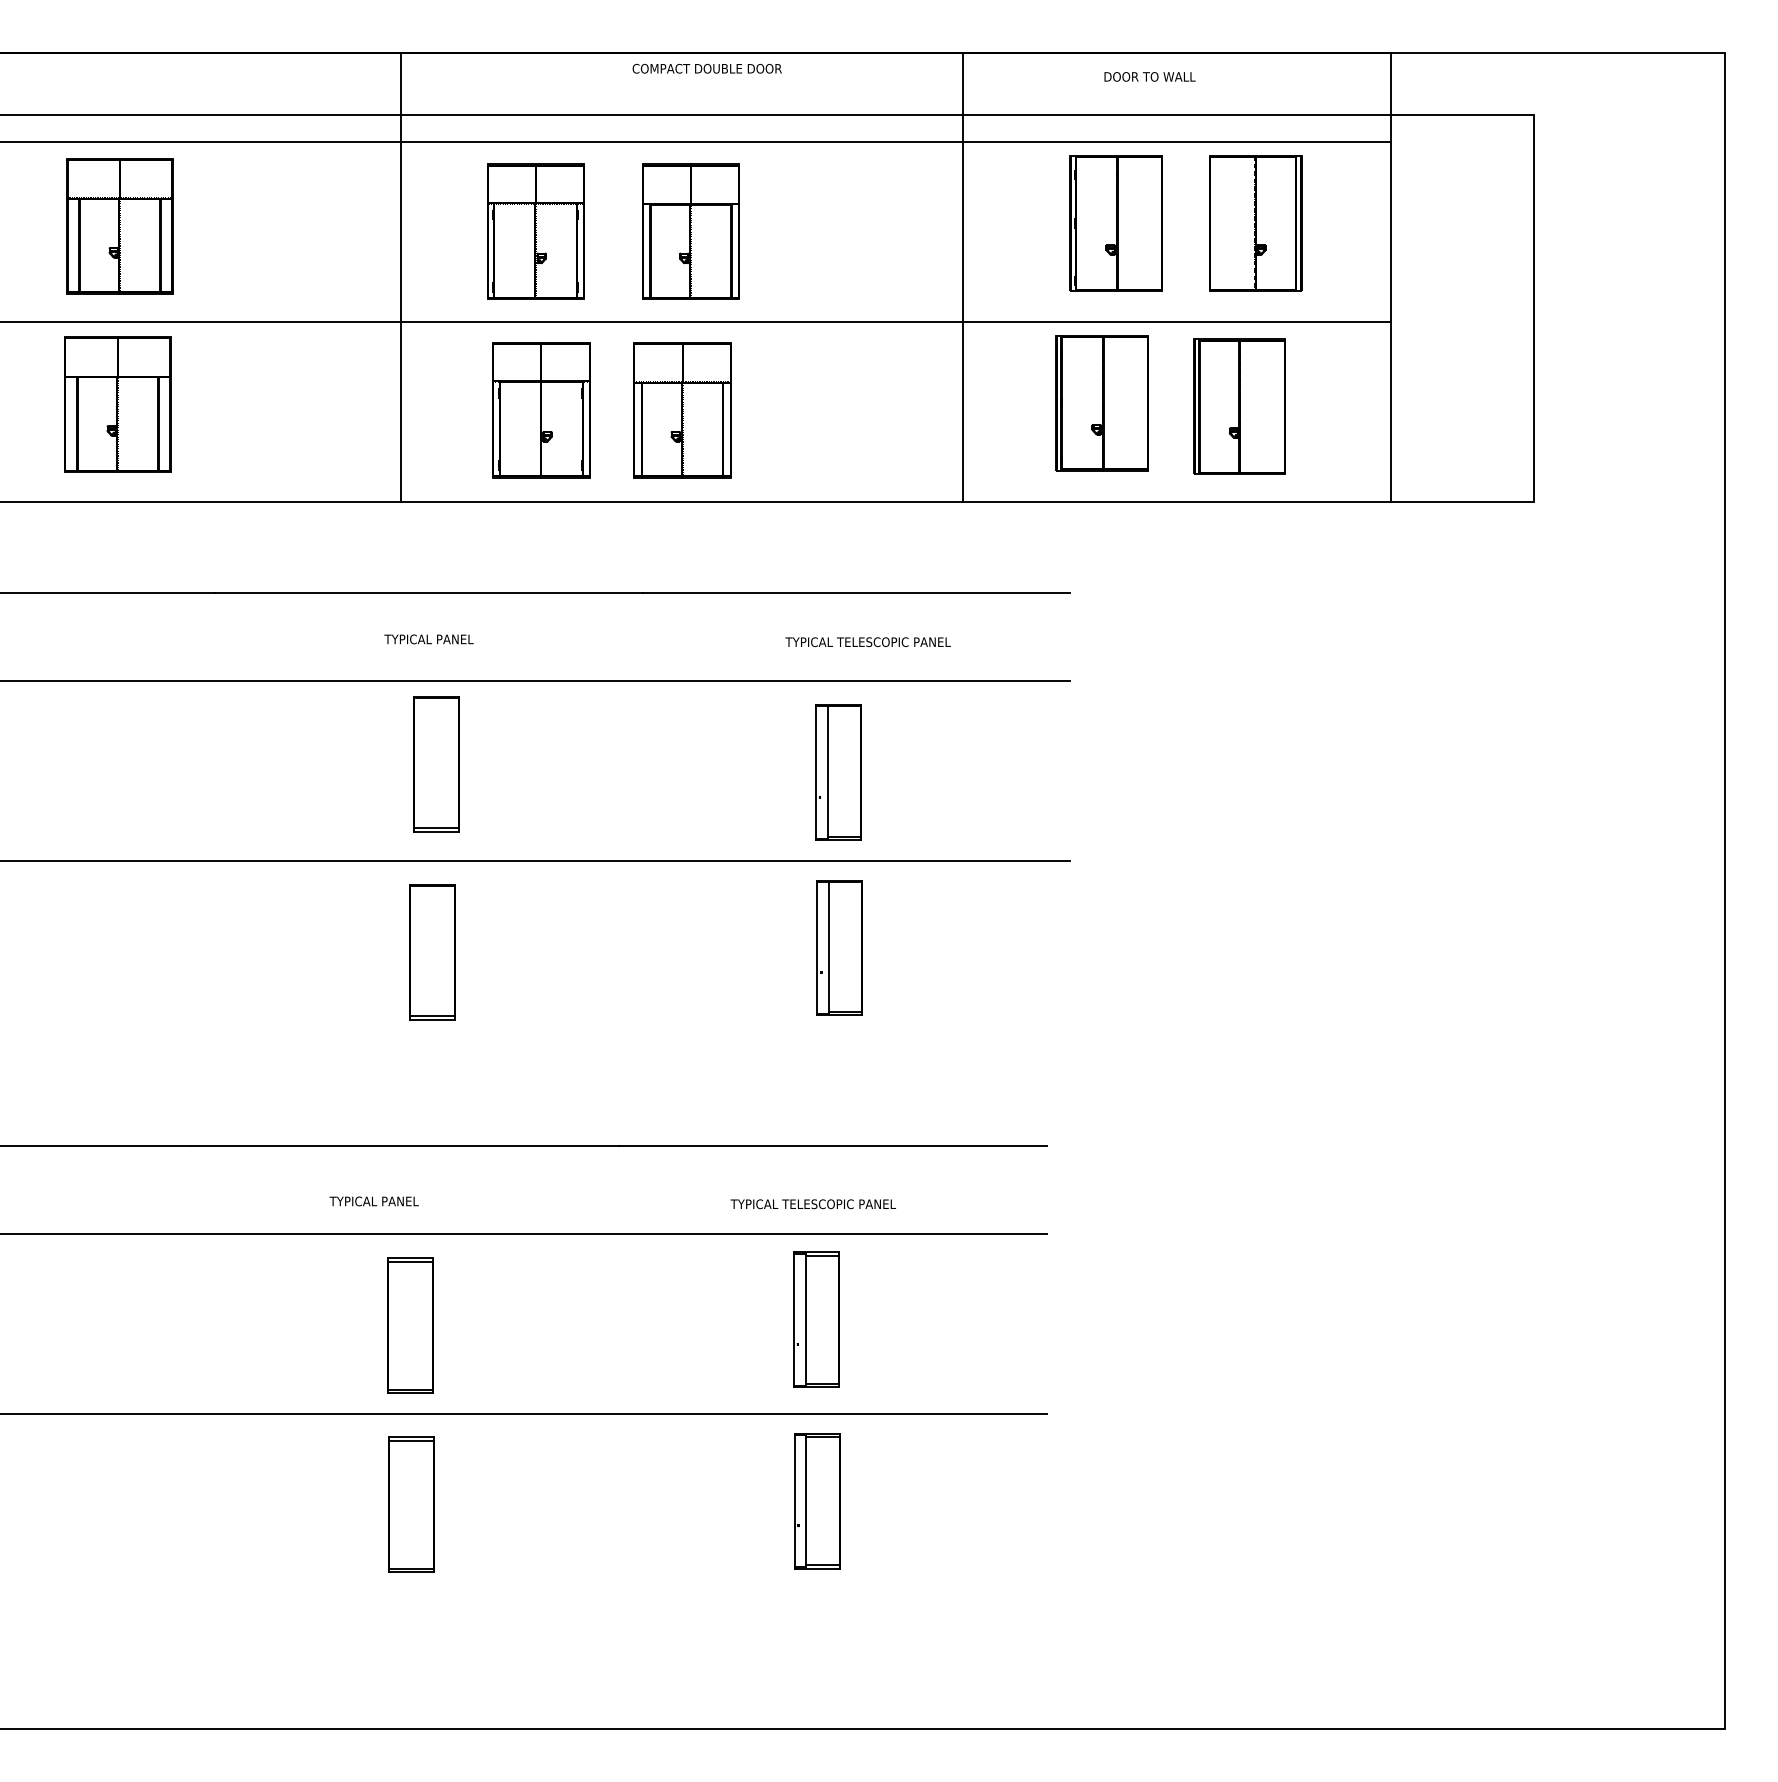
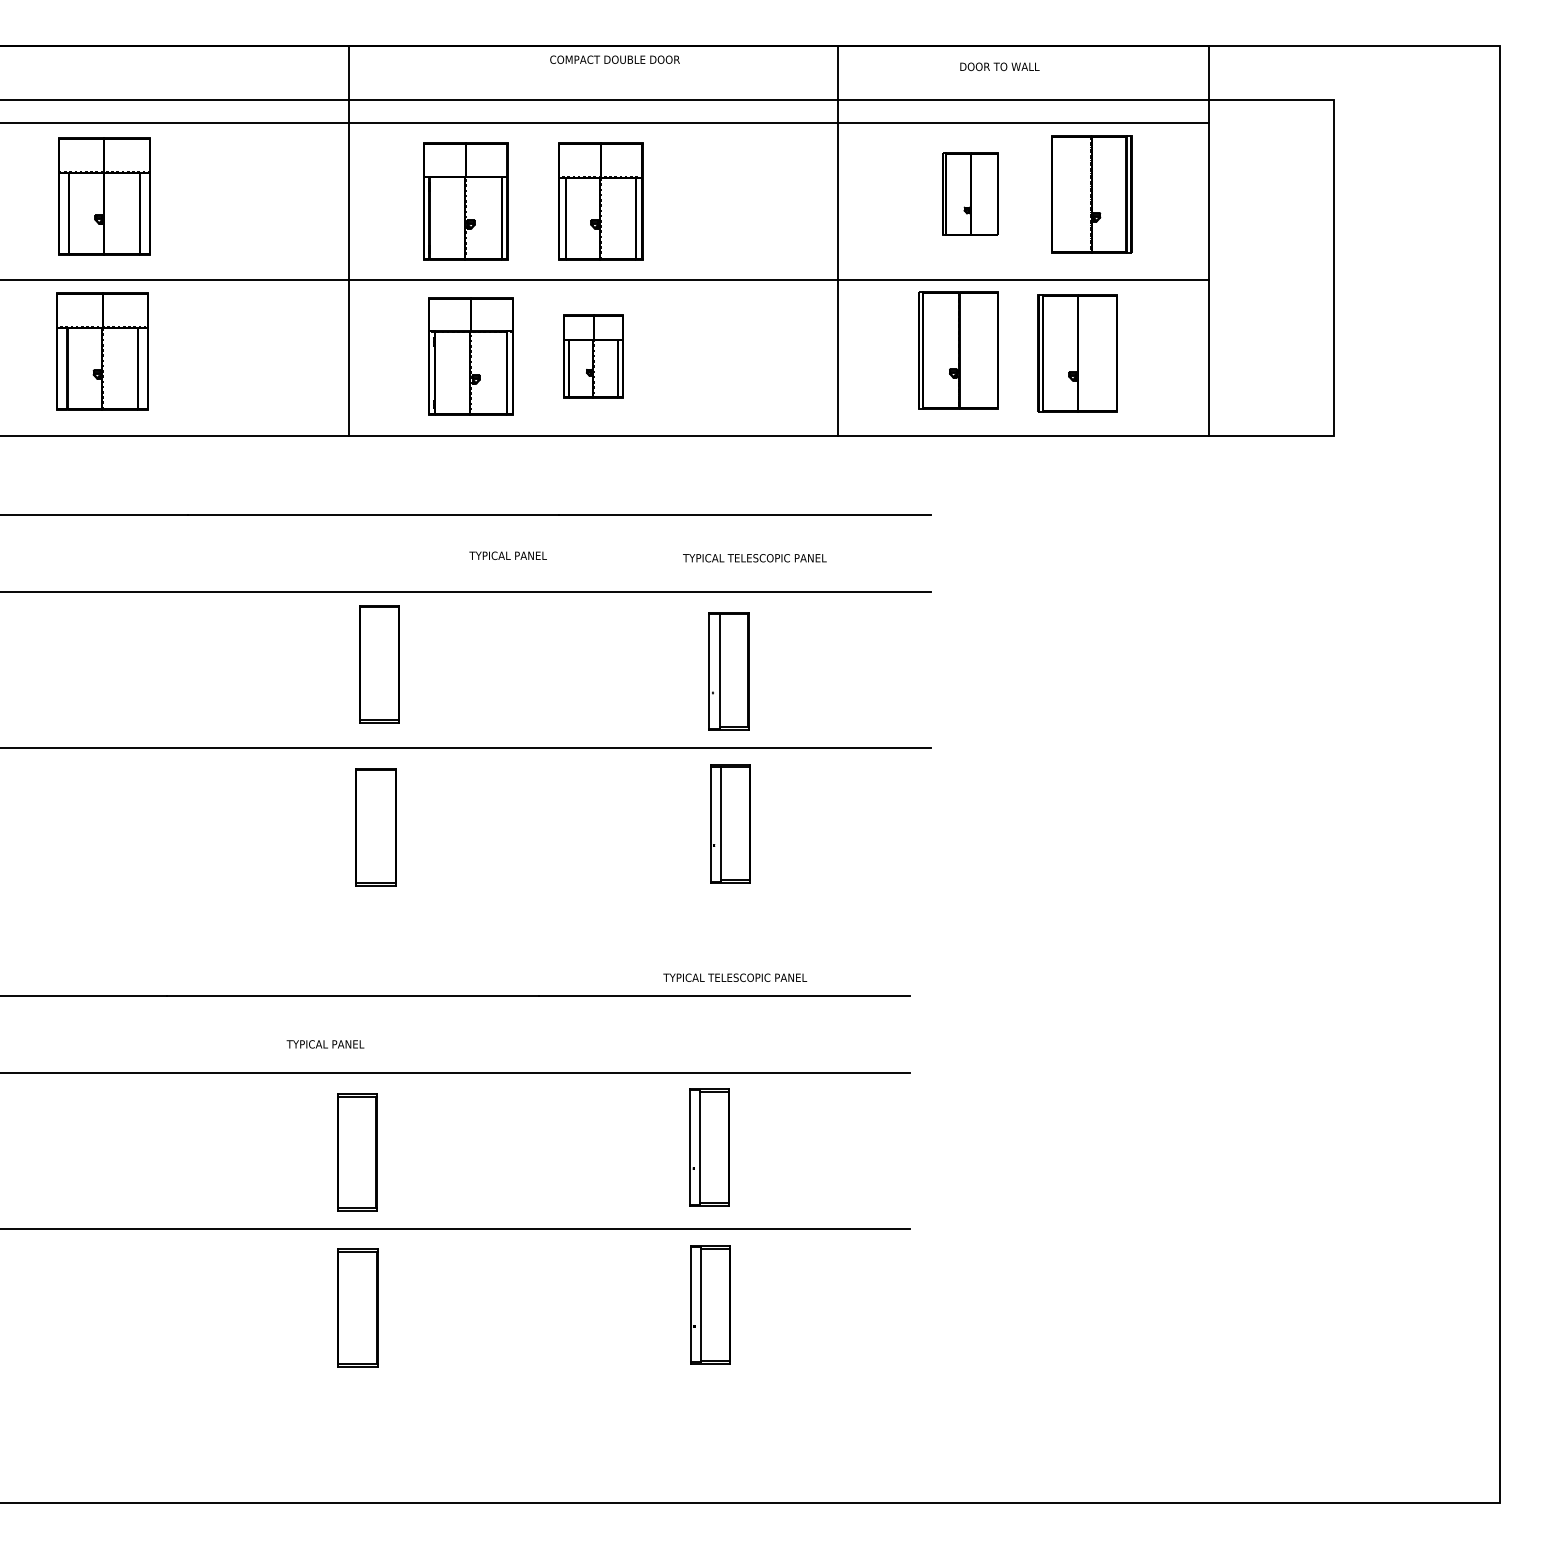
part: (1116, 223) -> (970, 194), size x0.7
part: (682, 410) -> (593, 356), size x0.7
text: (428, 639) -> (507, 555), moved
text: (813, 1203) -> (735, 977), moved

